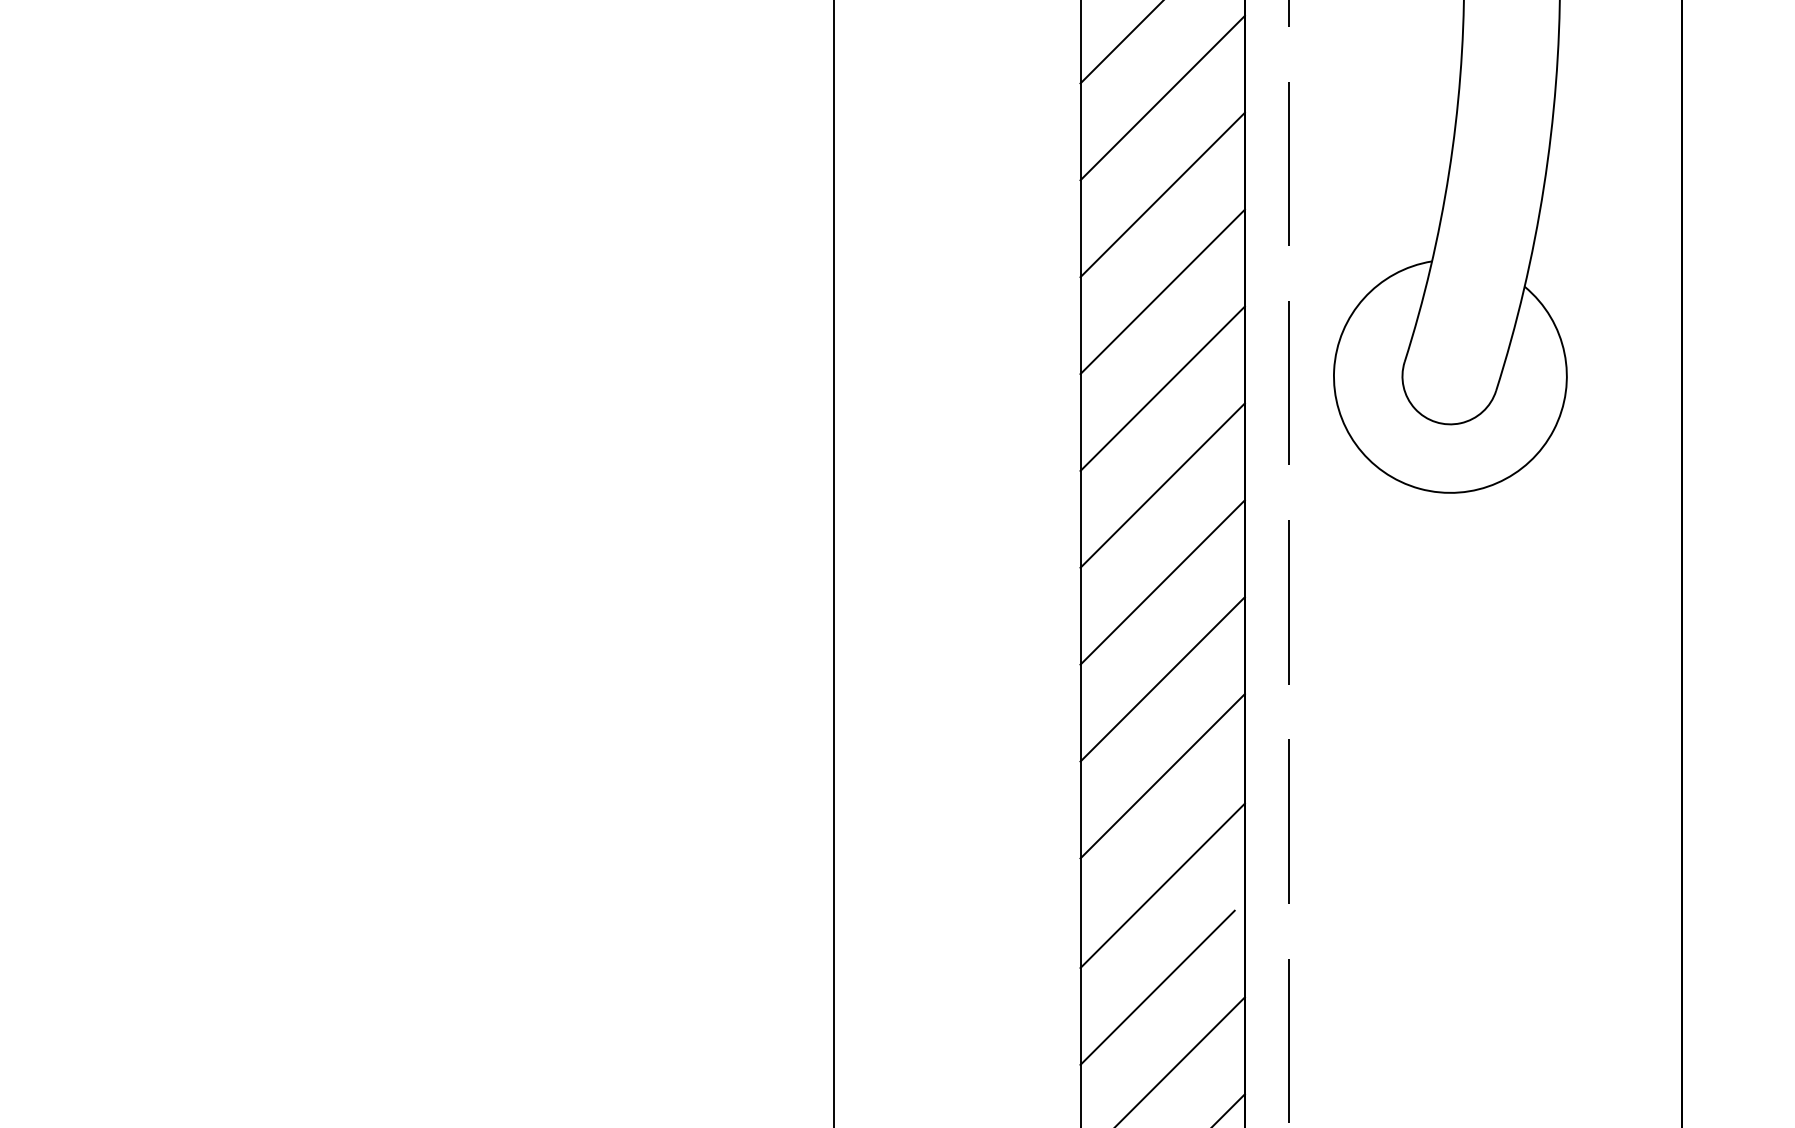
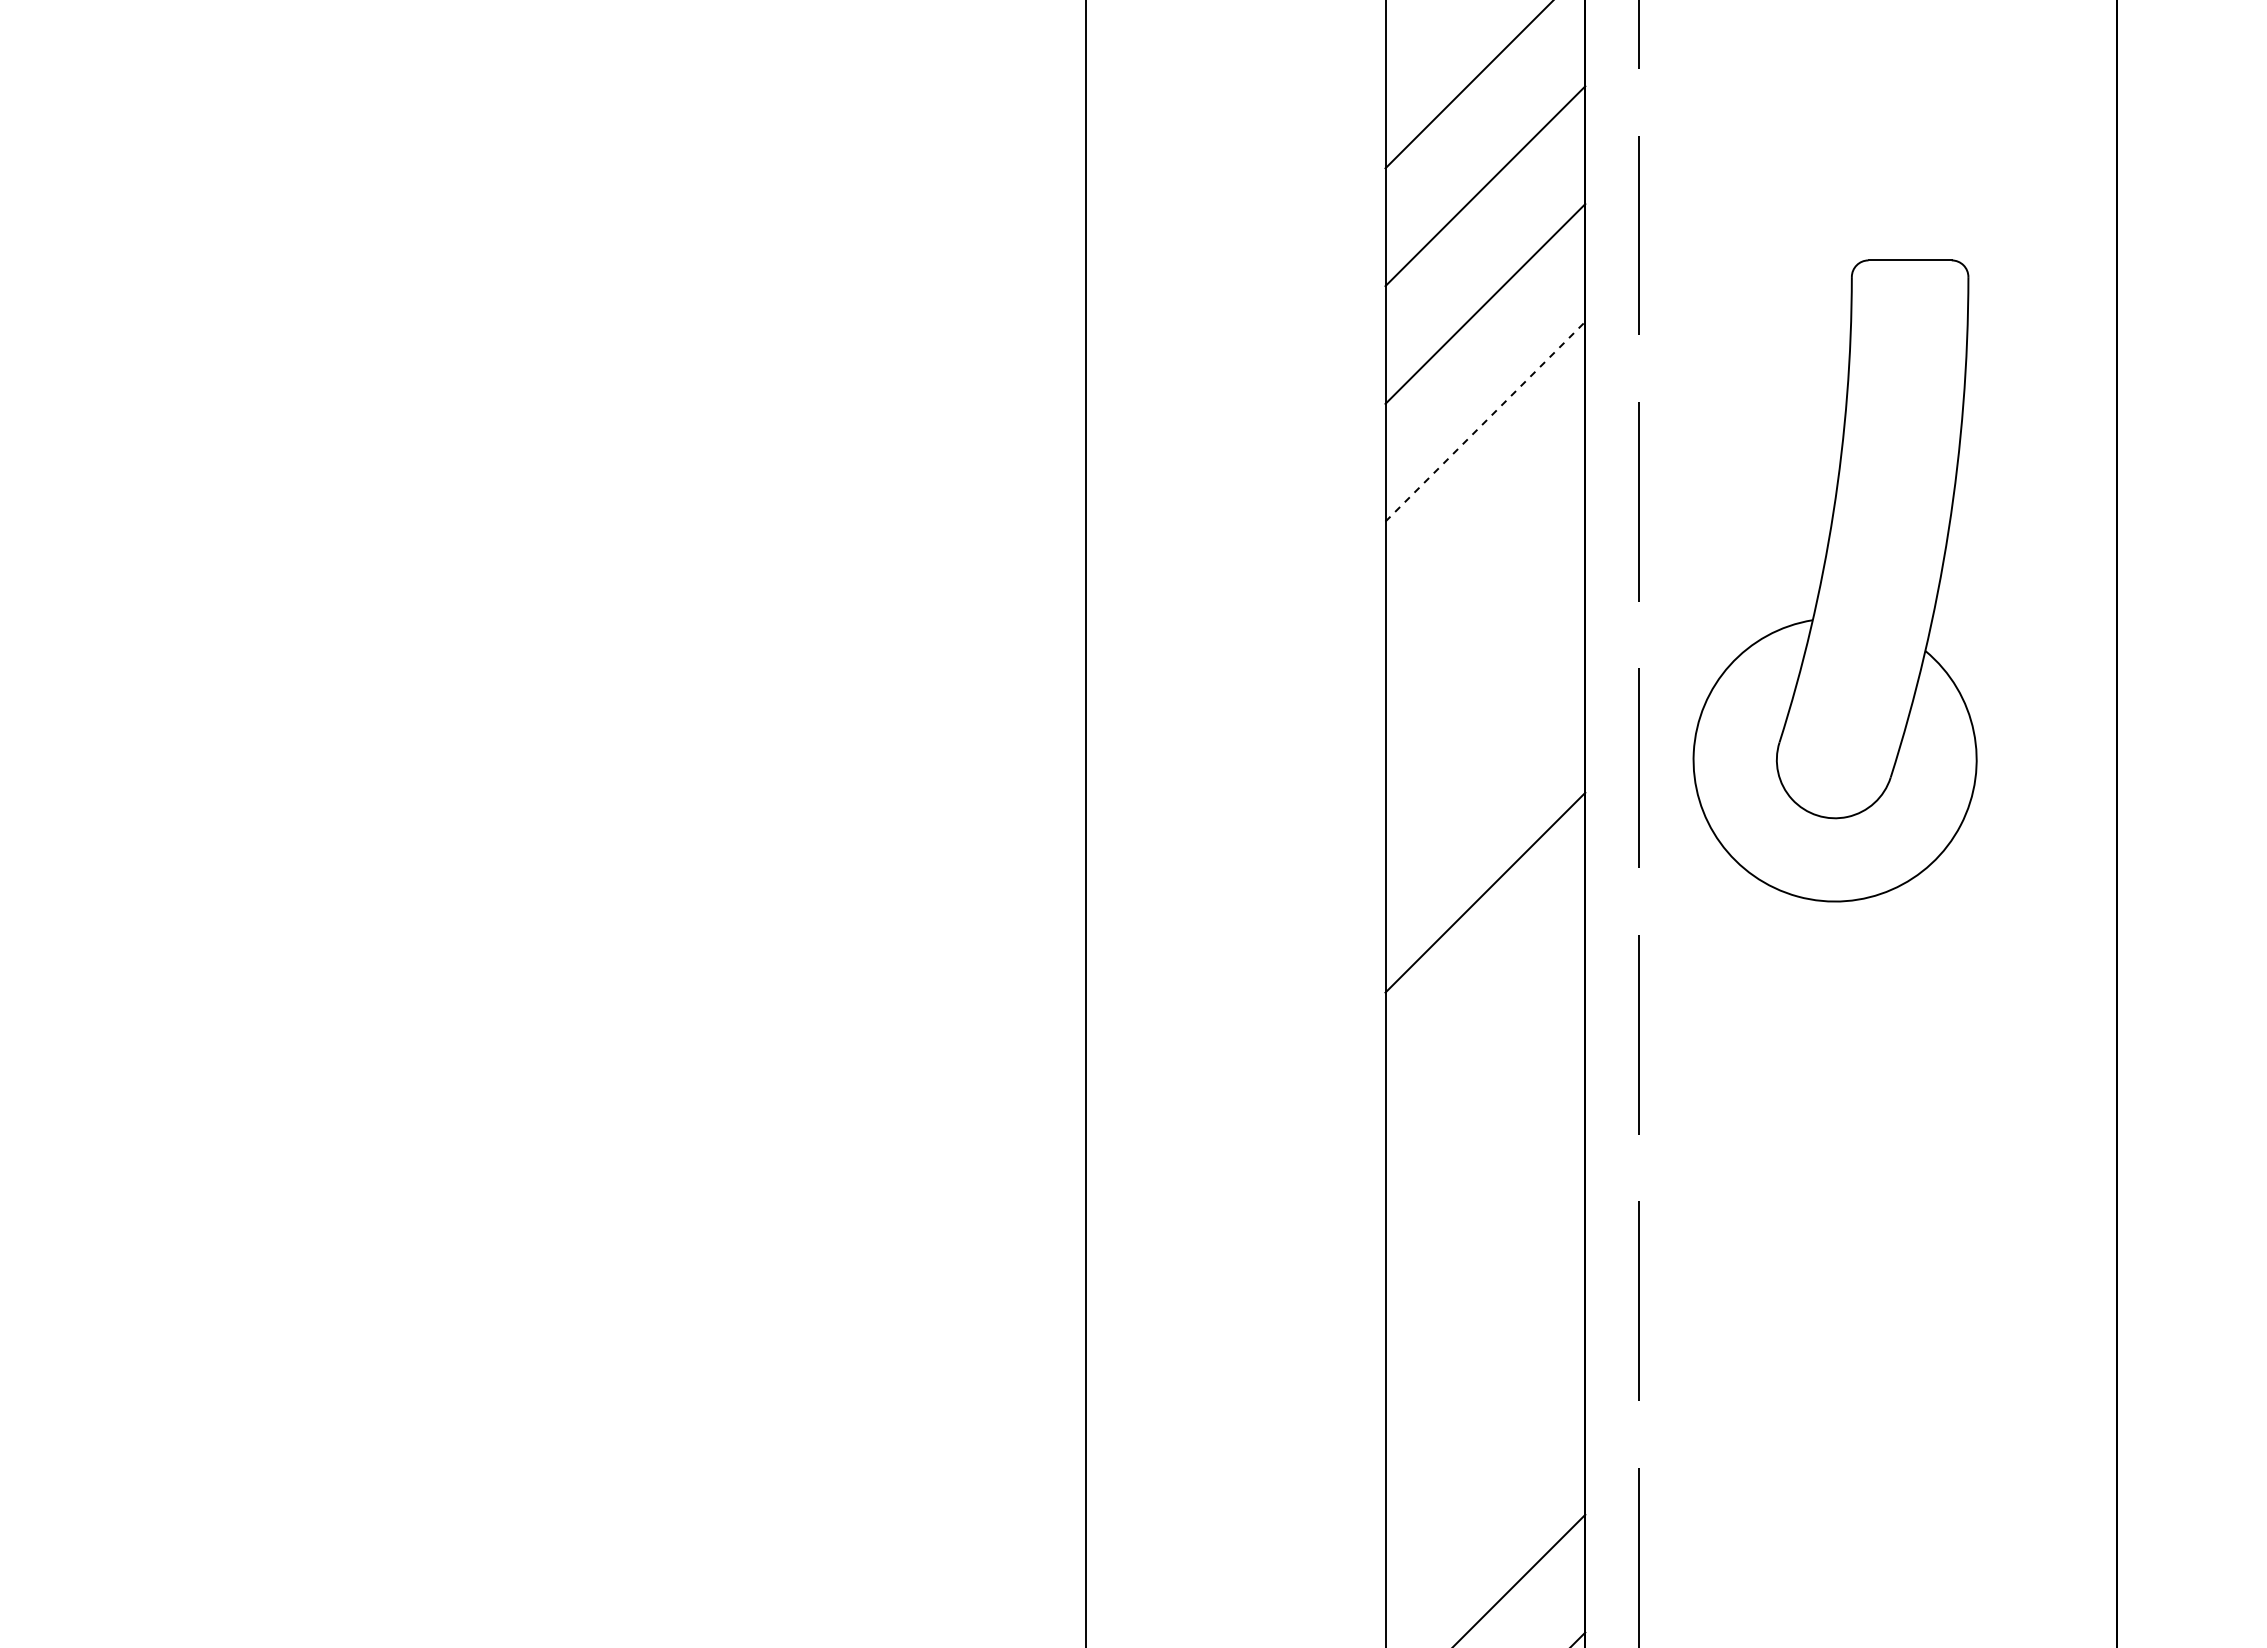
line: (1162, 97) -> (1485, 421), solid -> dashed
line: (1162, 195) -> (1485, 539), removed
line: (1162, 292) -> (1485, 657), removed
line: (1162, 388) -> (1485, 774), removed
line: (1162, 582) -> (1485, 1010), removed
line: (1162, 679) -> (1485, 1128), removed
line: (1162, 775) -> (1485, 1245), removed
line: (1162, 886) -> (1485, 1379), removed
line: (1157, 987) -> (1478, 1502), removed

